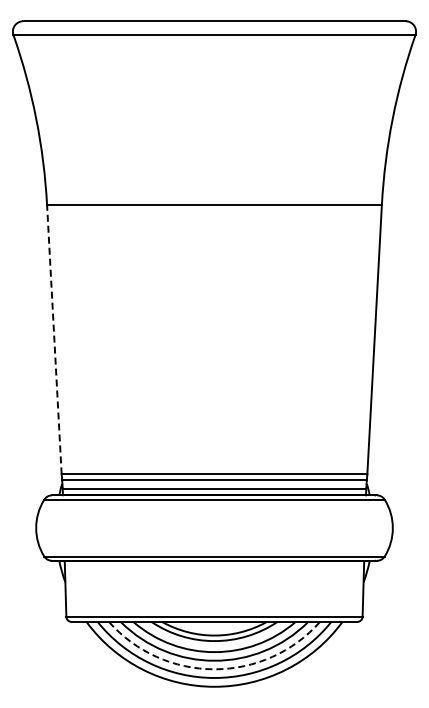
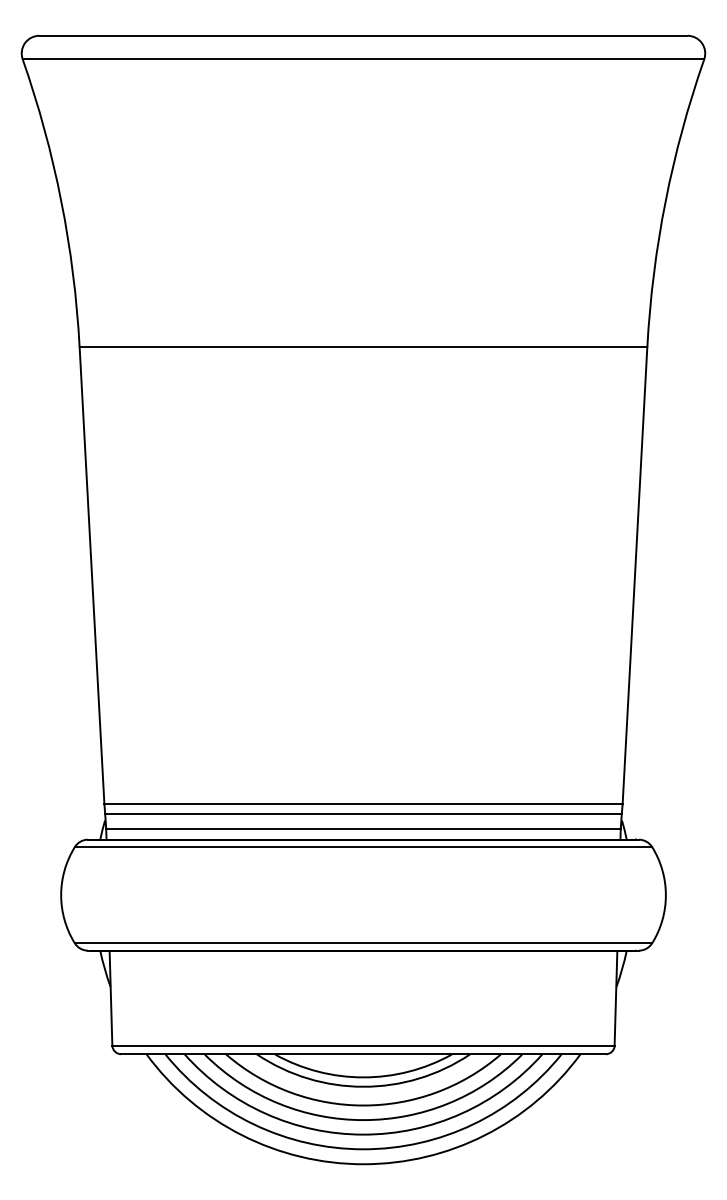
line: (54, 339) -> (92, 575), dashed -> solid
arc: (214, 669) -> (363, 1134), dashed -> solid

